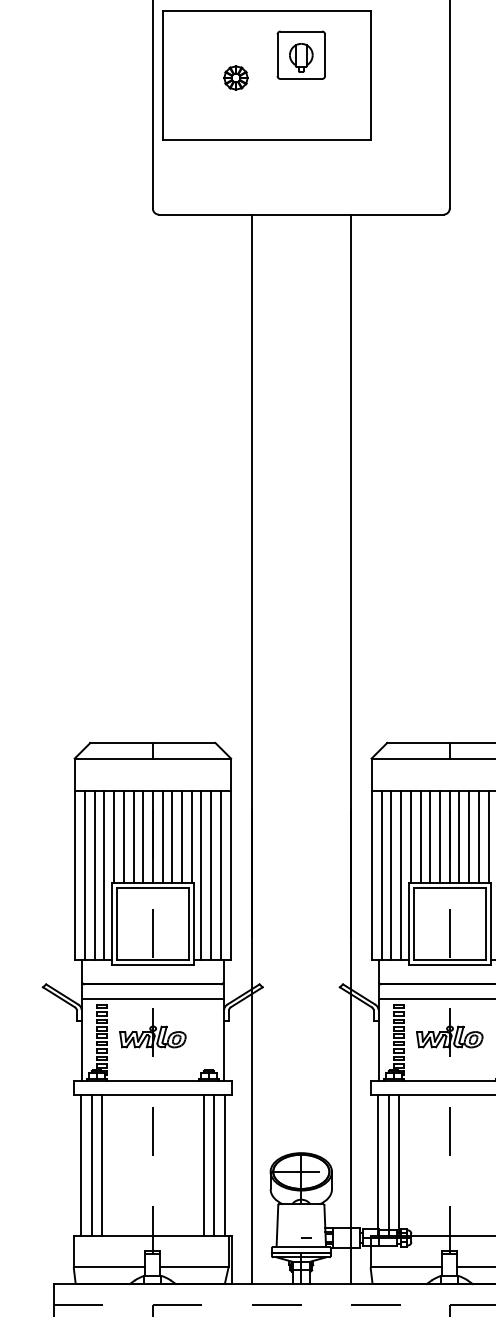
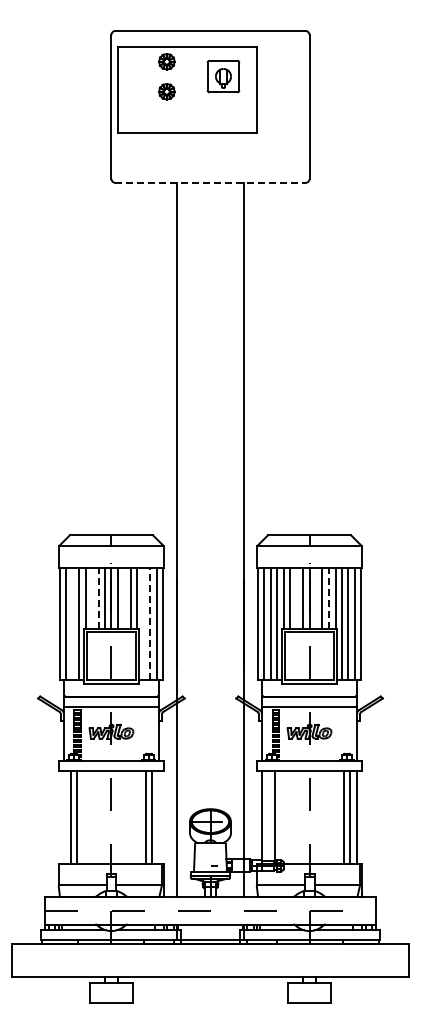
part: (235, 32) -> (166, 61), added
part: (301, 55) -> (223, 76), moved
line: (301, 214) -> (210, 182), solid -> dashed
line: (124, 835) -> (92, 597), removed
line: (172, 835) -> (124, 597), removed
line: (430, 835) -> (296, 597), removed
line: (460, 835) -> (316, 597), removed
line: (133, 837) -> (98, 598), solid -> dashed
line: (478, 837) -> (328, 598), solid -> dashed
line: (94, 874) -> (72, 623), removed
line: (200, 874) -> (143, 623), removed
line: (211, 874) -> (150, 623), solid -> dashed
line: (81, 1165) -> (63, 817), removed
line: (224, 1165) -> (159, 817), removed
line: (388, 1165) -> (268, 817), removed

